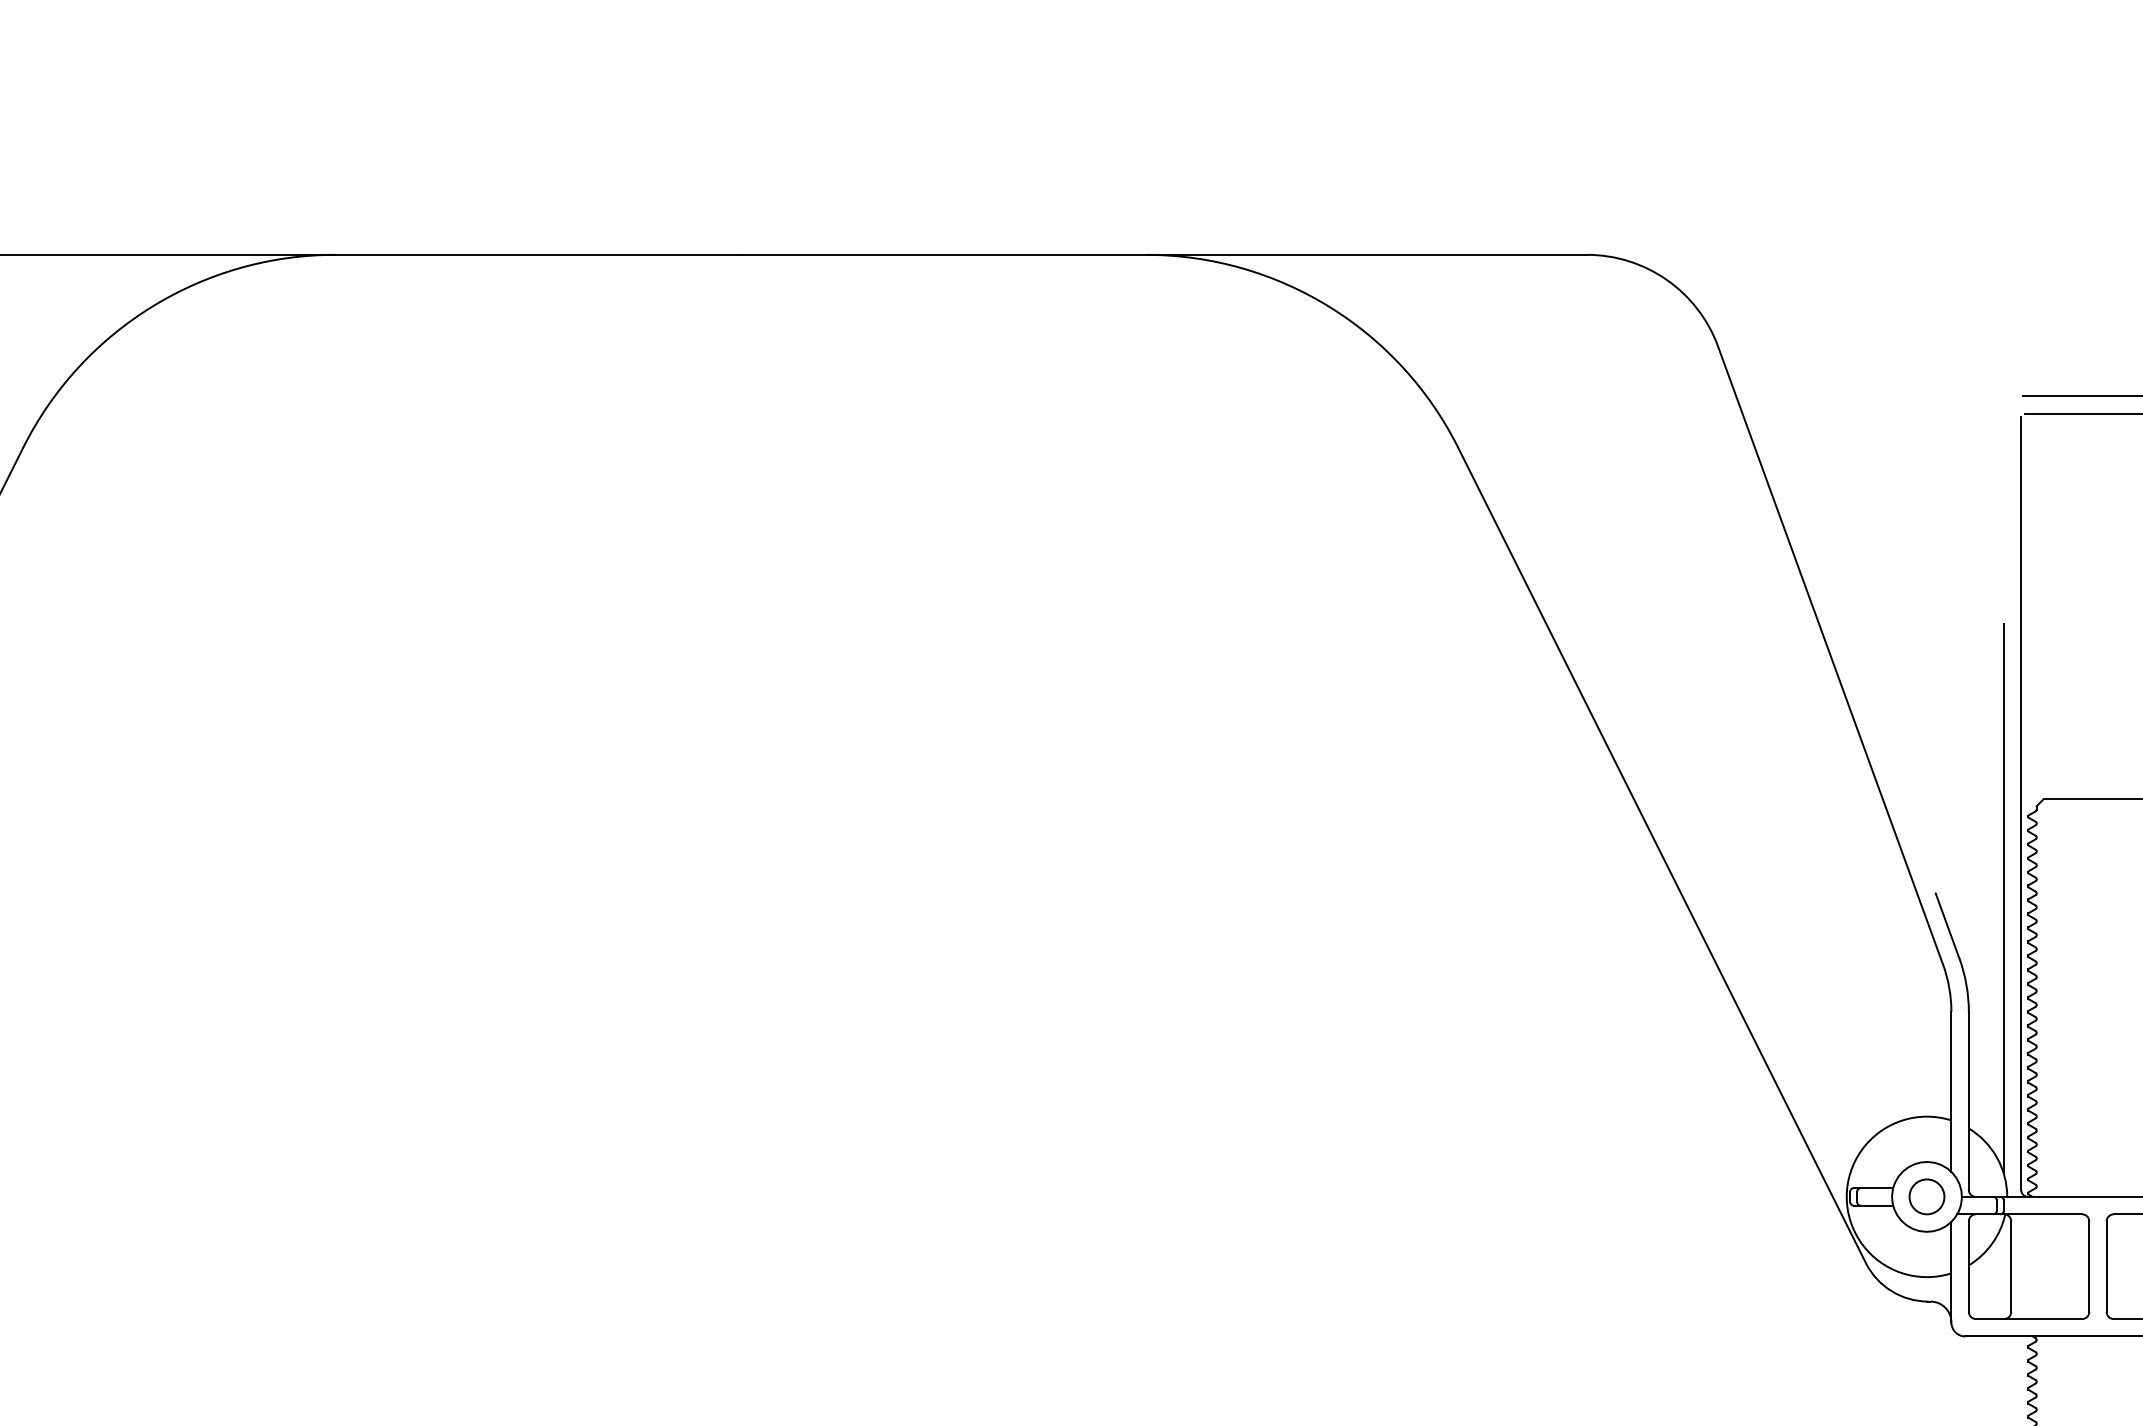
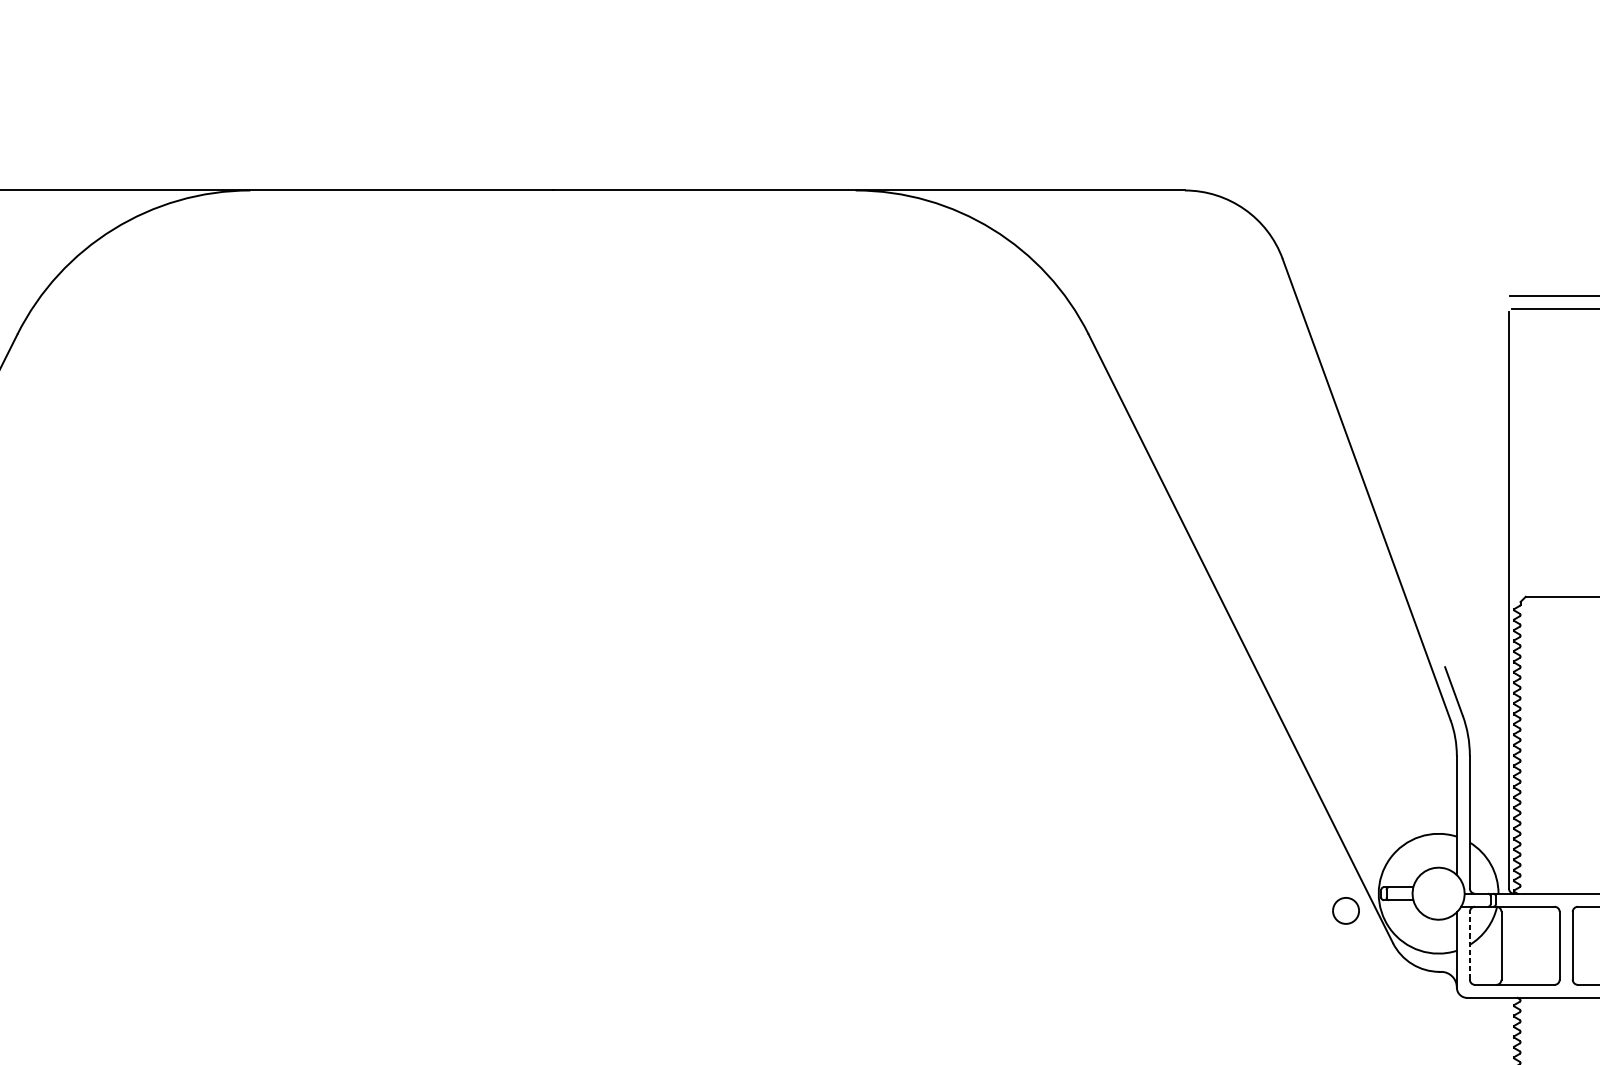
line: (2003, 898) -> (1495, 670), removed
part: (1926, 1196) -> (1345, 910), moved
line: (1968, 1266) -> (1469, 945), solid -> dashed

